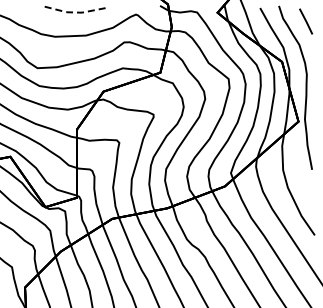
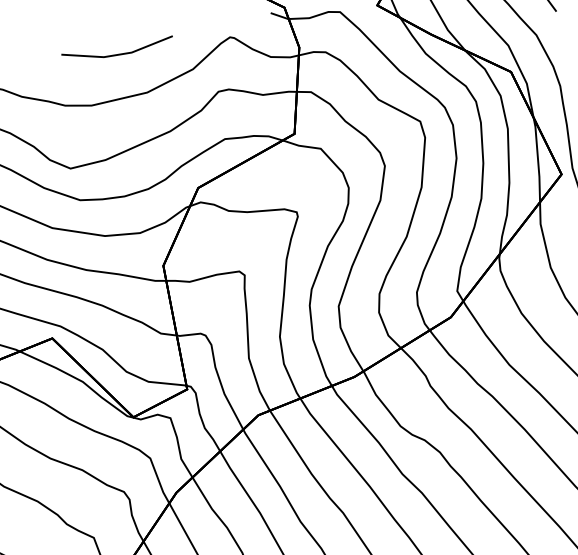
line: (74, 12) -> (118, 54), dashed -> solid

